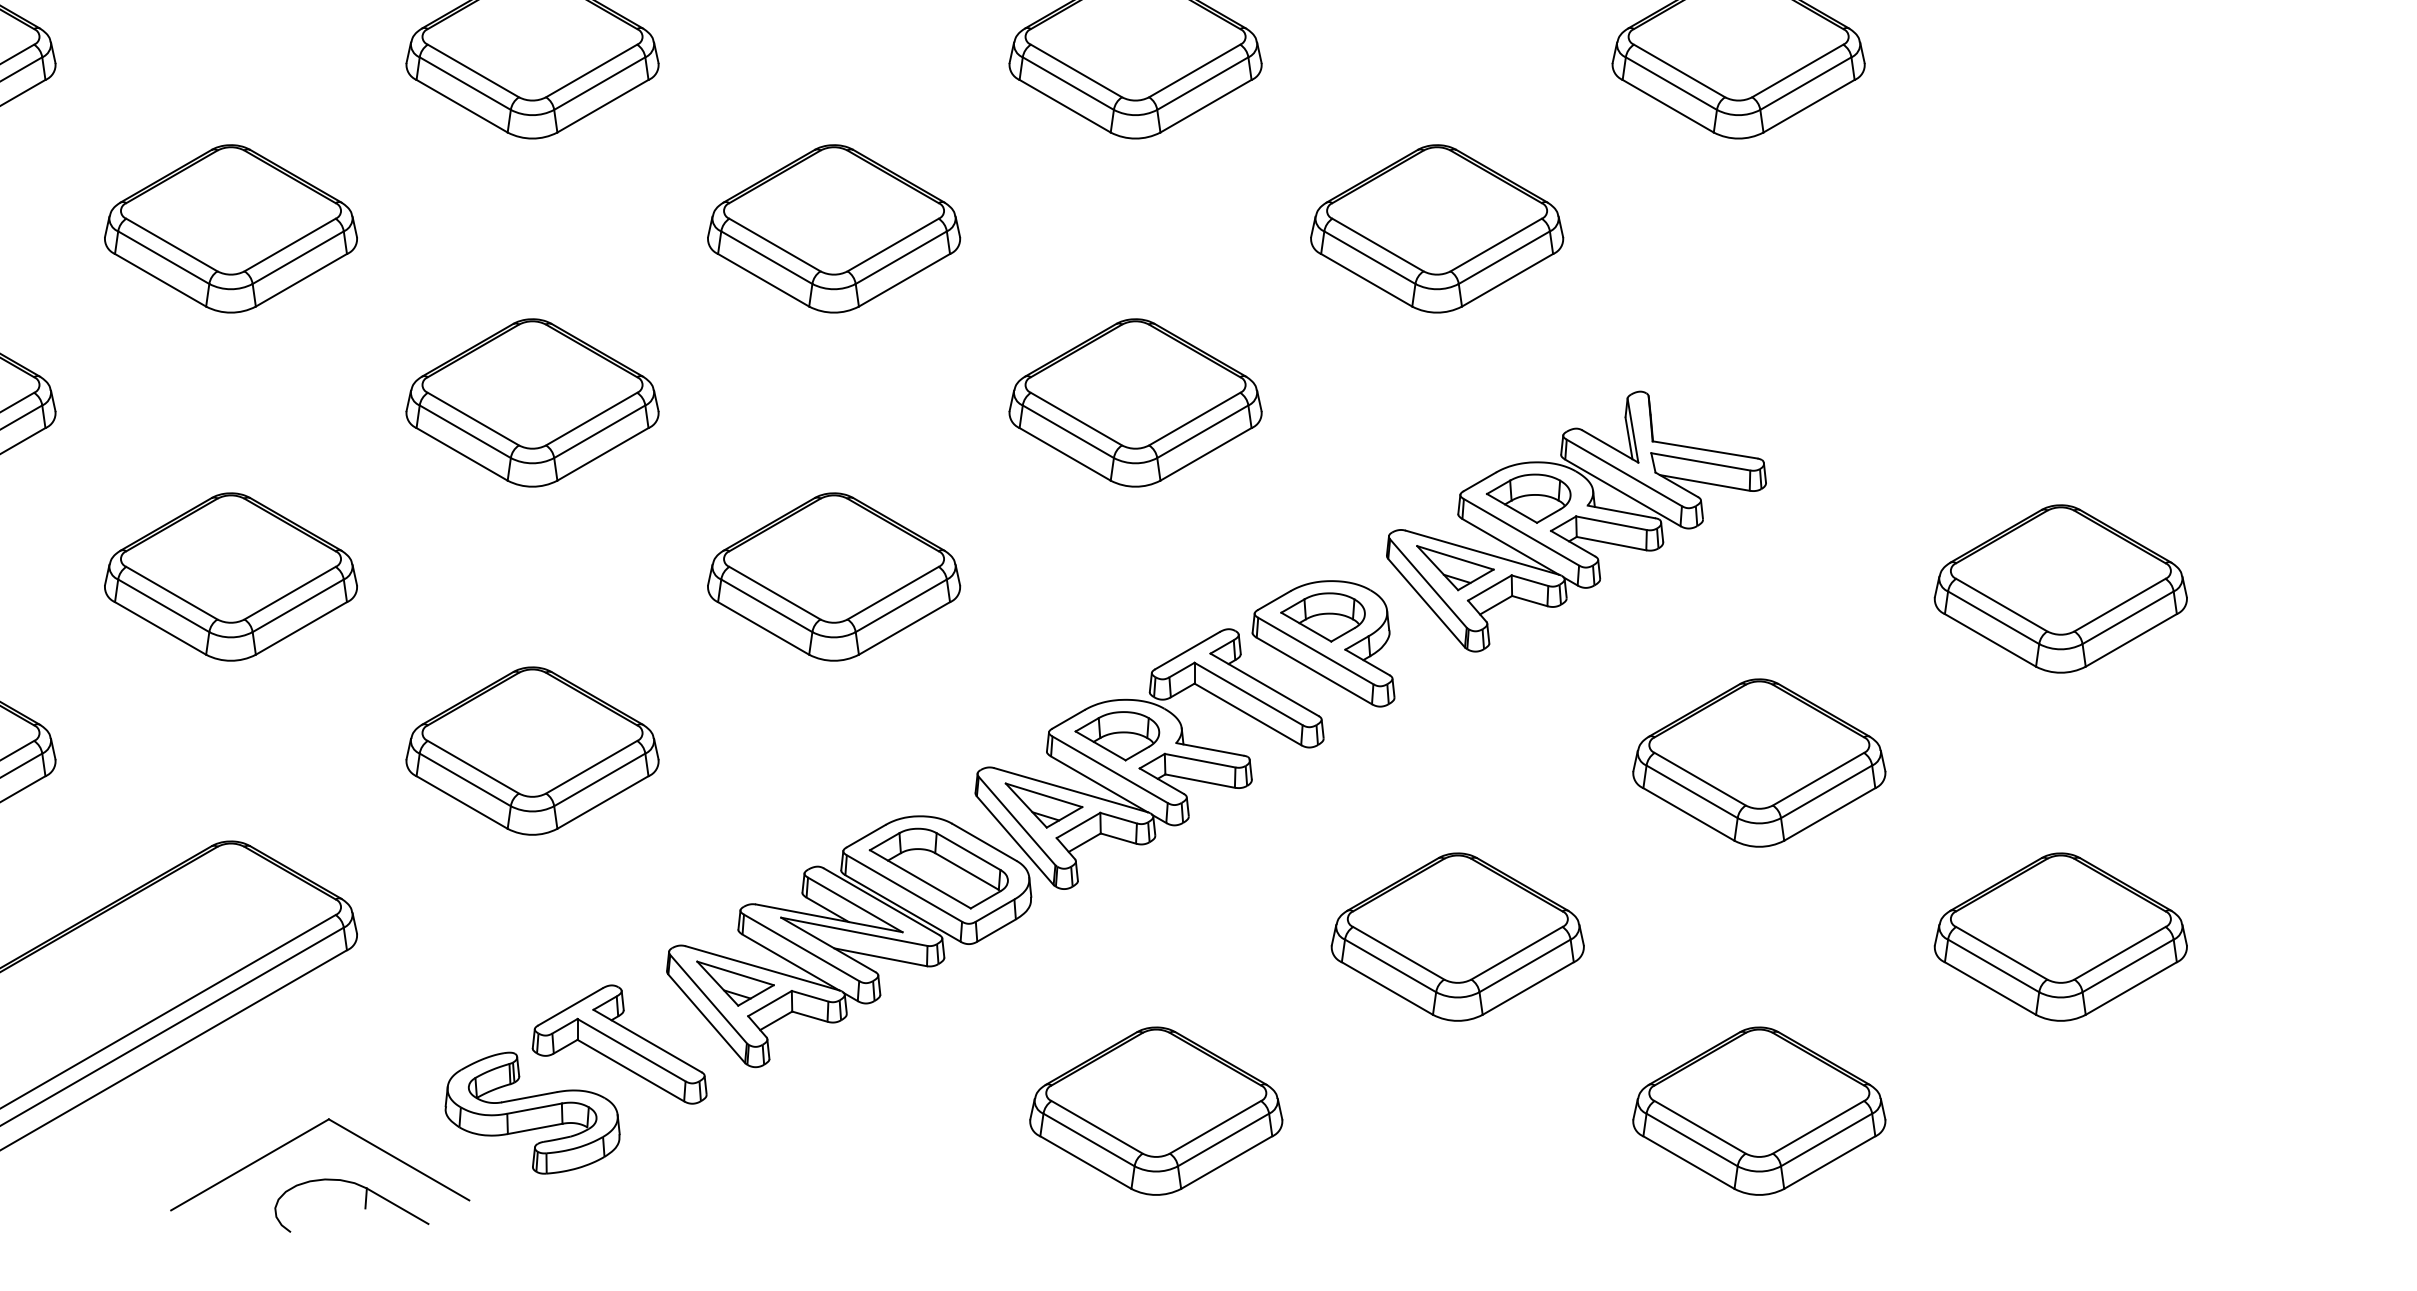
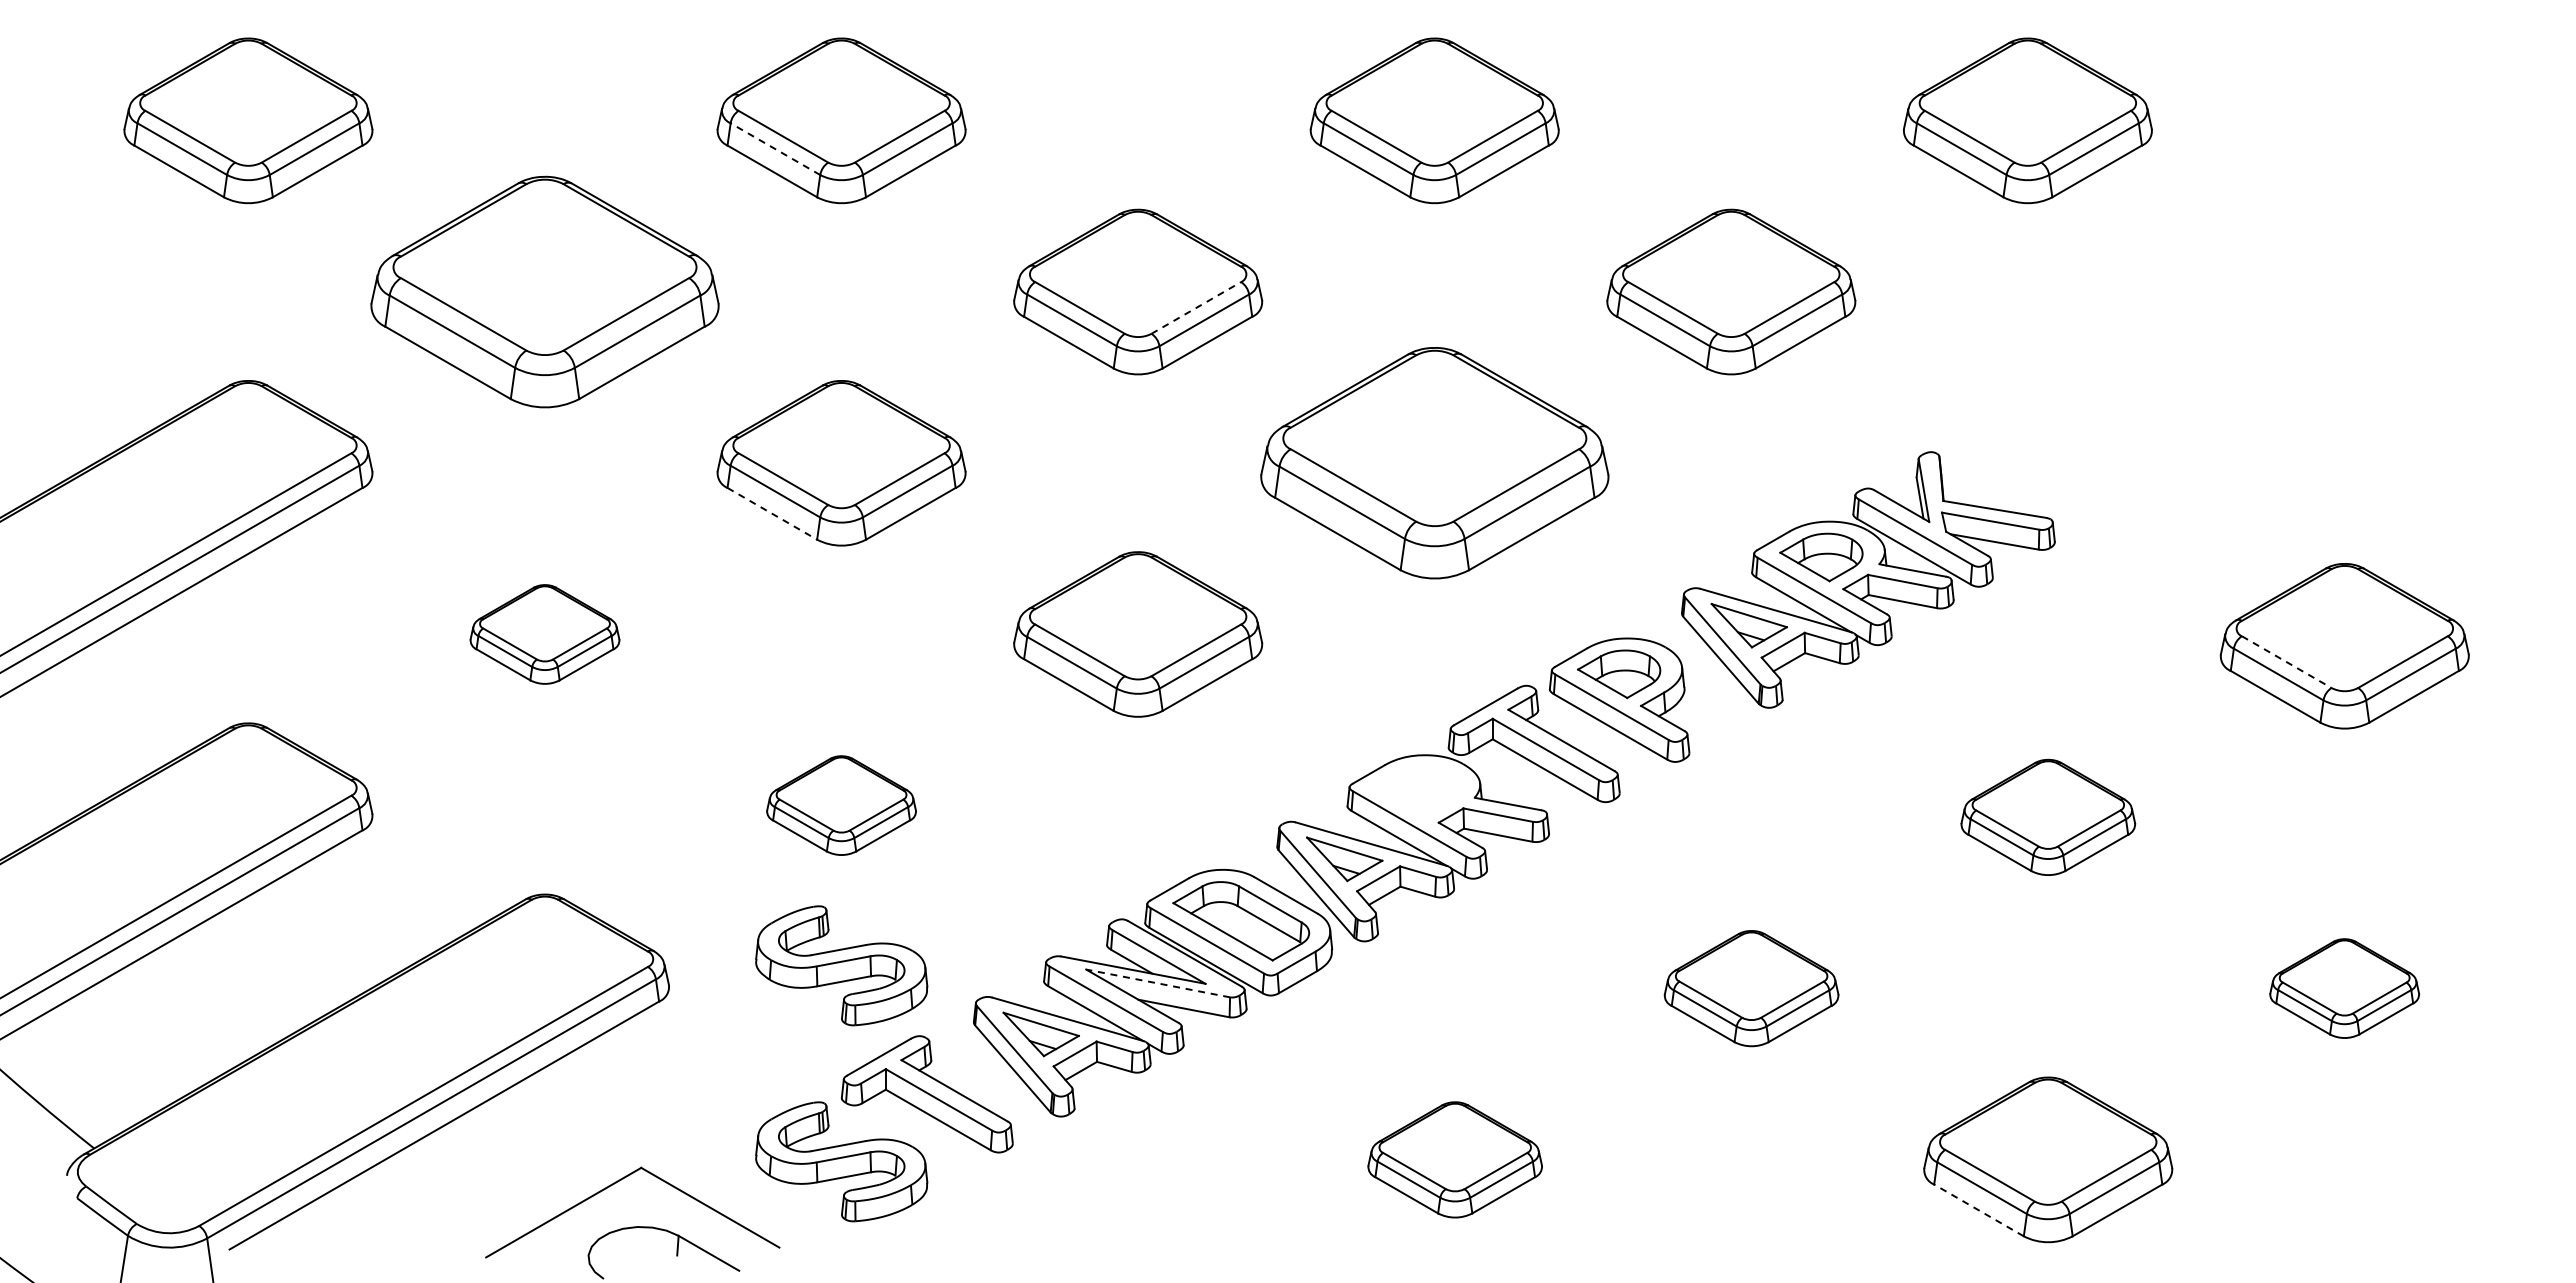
line: (465, 83) -> (775, 149), solid -> dashed
part: (230, 228) -> (544, 291), size x1.4
line: (893, 244) -> (1196, 307), solid -> dashed
part: (1135, 403) -> (1434, 463), size x1.4
line: (462, 454) -> (772, 513), solid -> dashed
part: (230, 577) -> (544, 634), size x0.6
line: (2001, 605) -> (2286, 662), solid -> dashed
part: (1117, 735) -> (1416, 790), removed
part: (532, 750) -> (841, 805), size x0.6
part: (1759, 763) -> (2048, 817), size x0.7
part: (532, 913) -> (841, 965), added
line: (853, 931) -> (1157, 983), solid -> dashed
part: (1457, 936) -> (1751, 988), size x0.7
part: (2060, 936) -> (2344, 988), size x0.6
part: (1156, 1110) -> (1455, 1159), size x0.7
line: (1689, 1162) -> (1979, 1210), solid -> dashed

